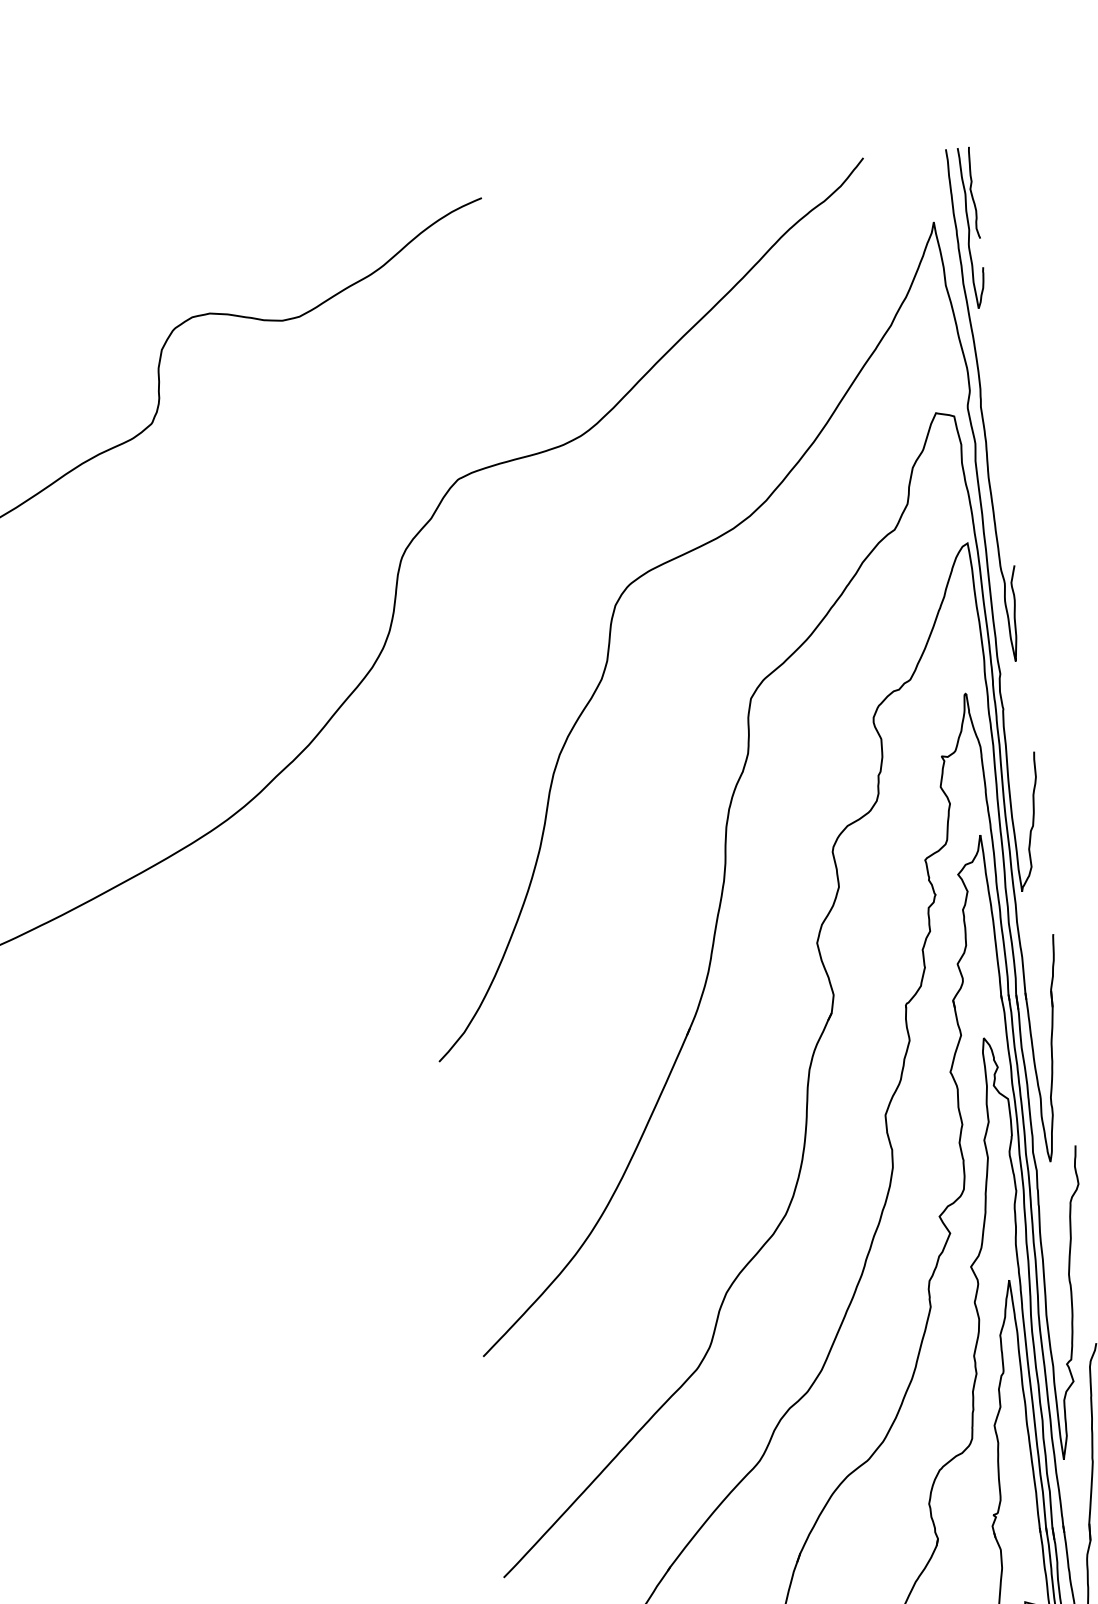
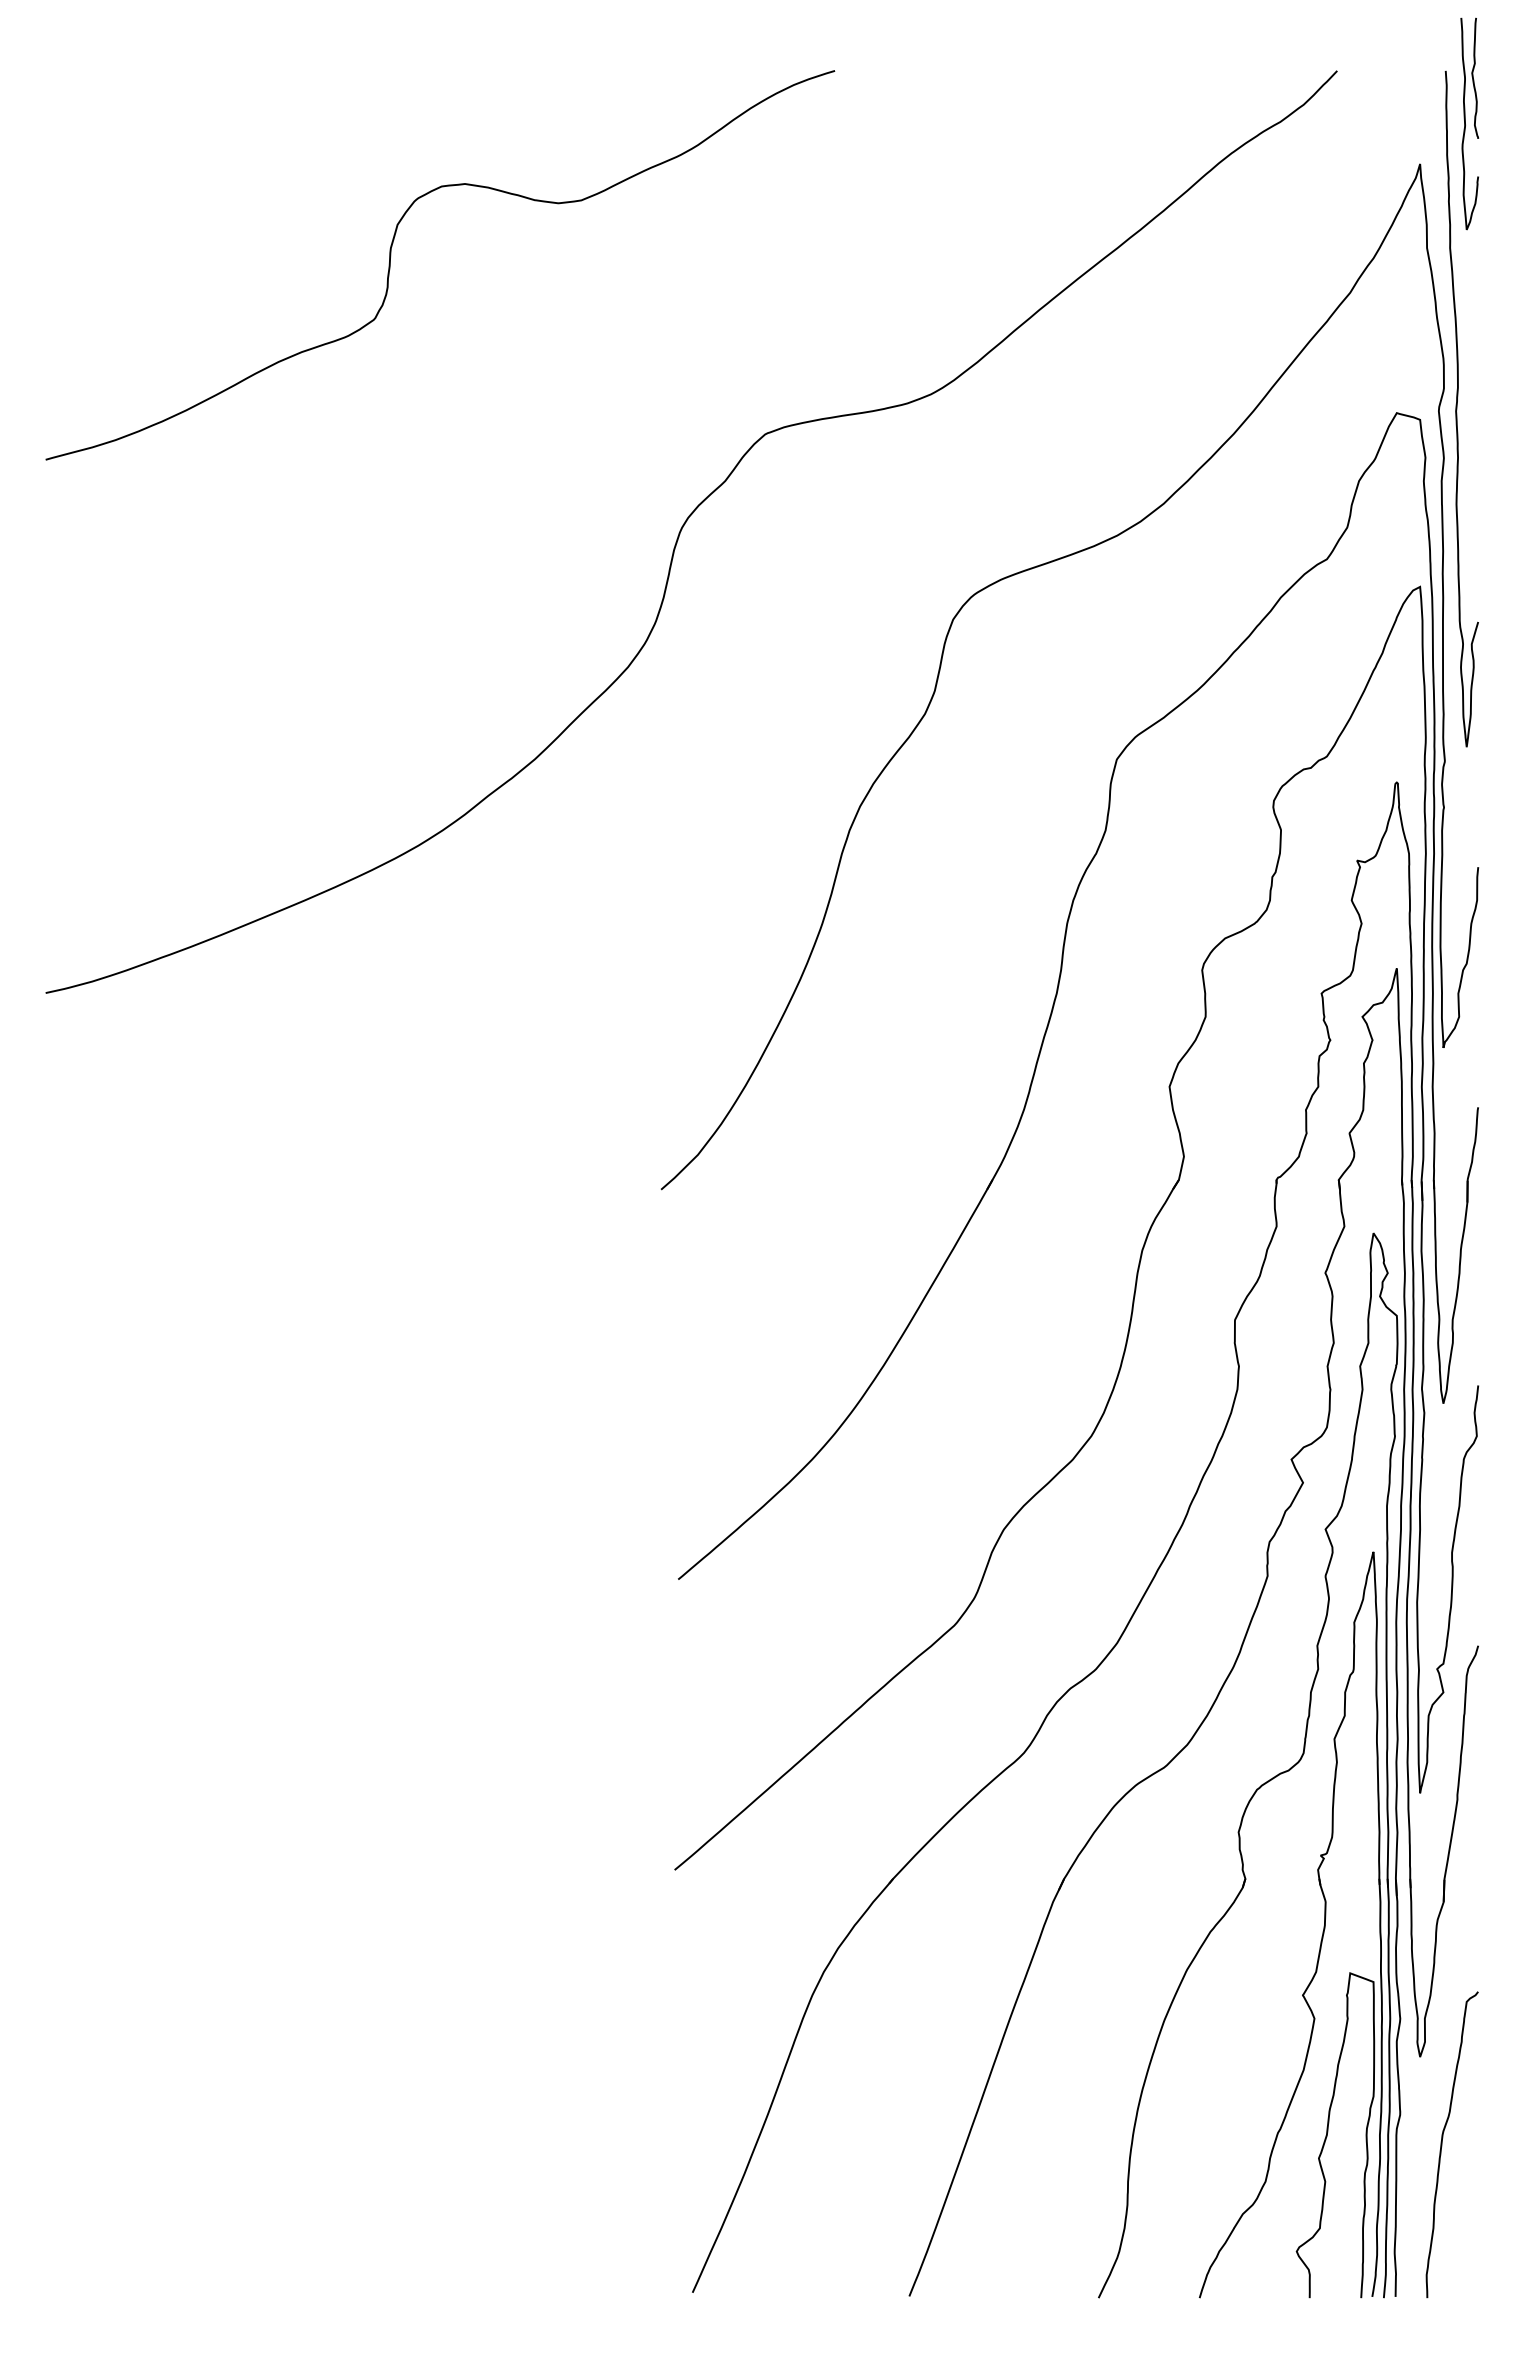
part: (972, 227) -> (1469, 123), moved

